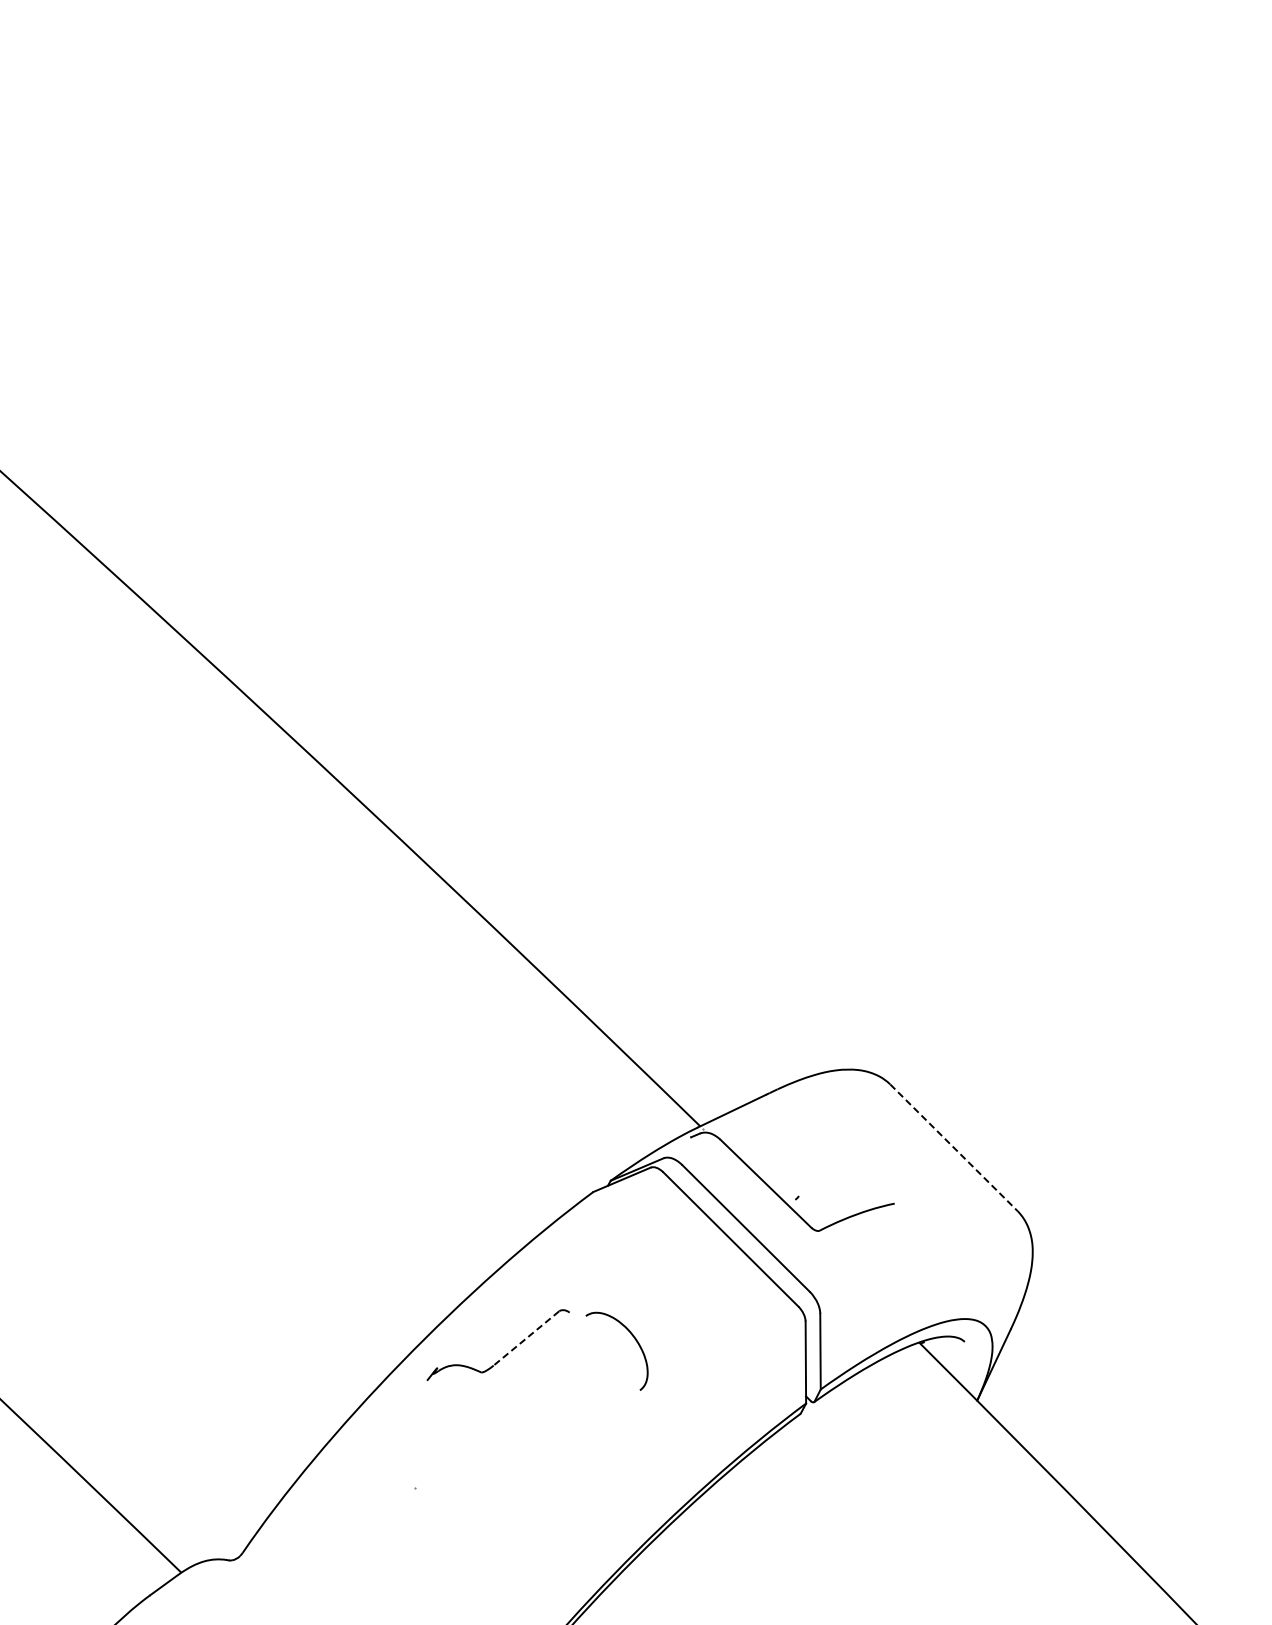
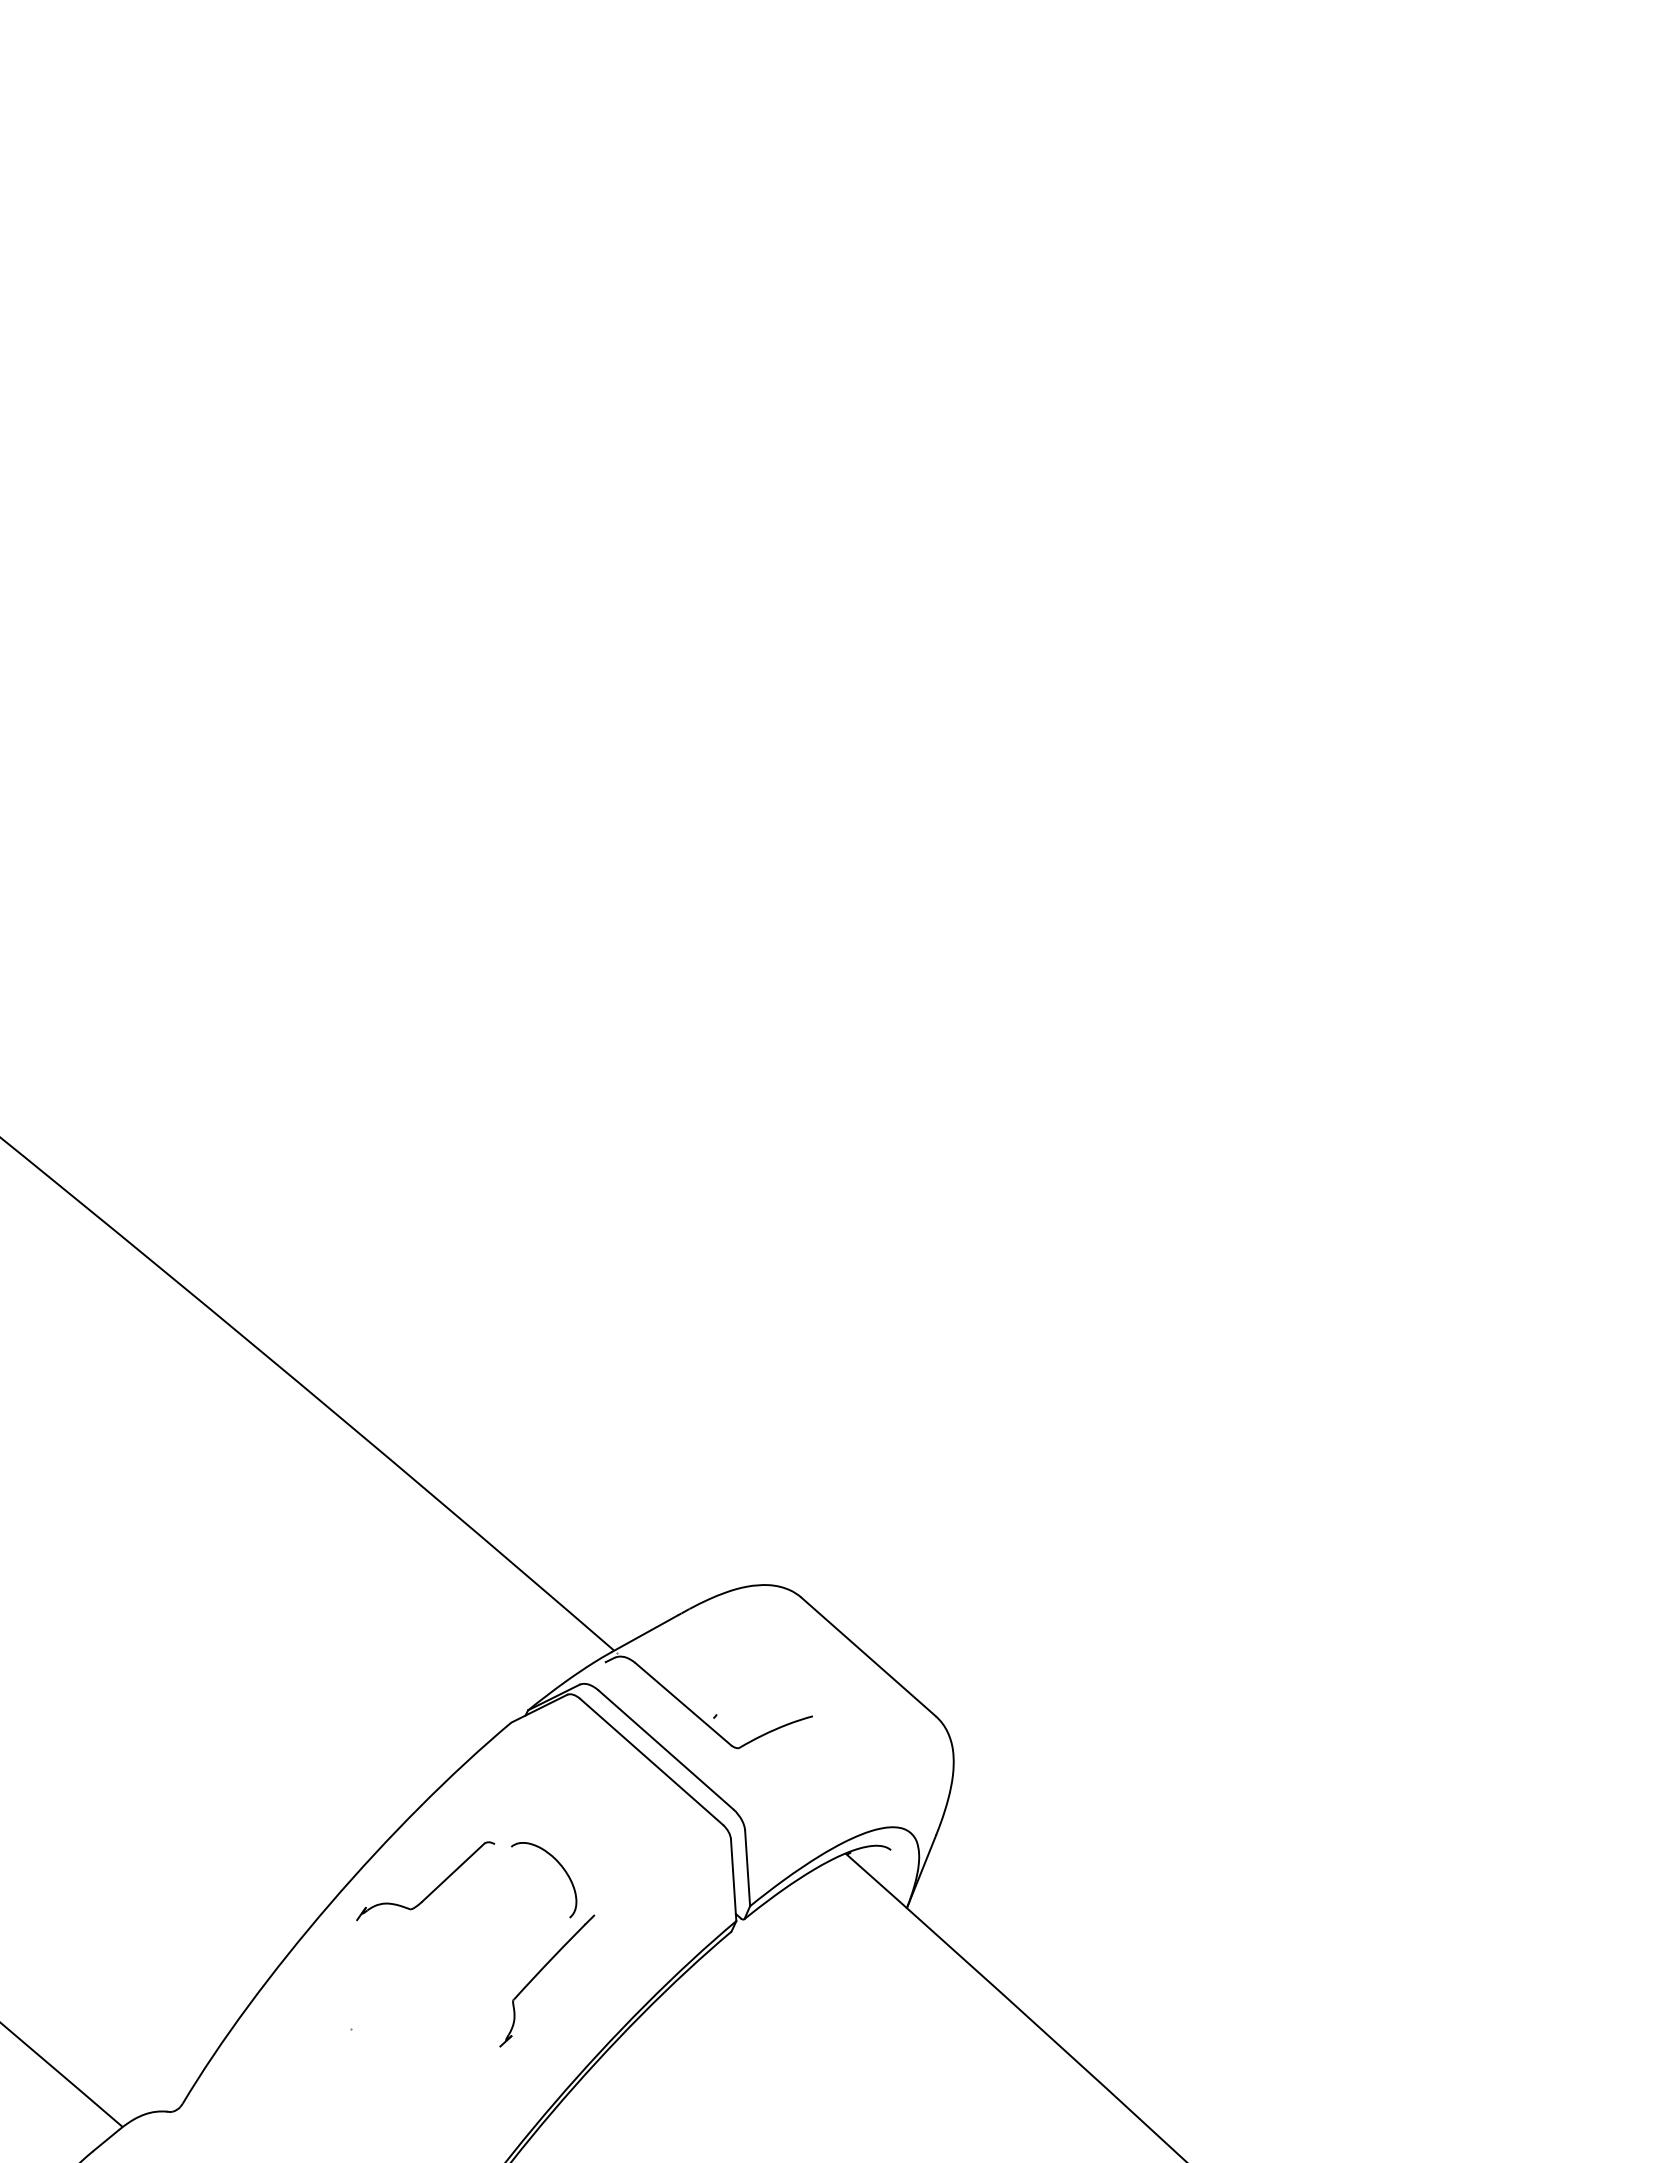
line: (953, 1148) -> (868, 1657), dashed -> solid
line: (525, 1339) -> (452, 1873), dashed -> solid
part: (607, 1443) -> (540, 1972), added

